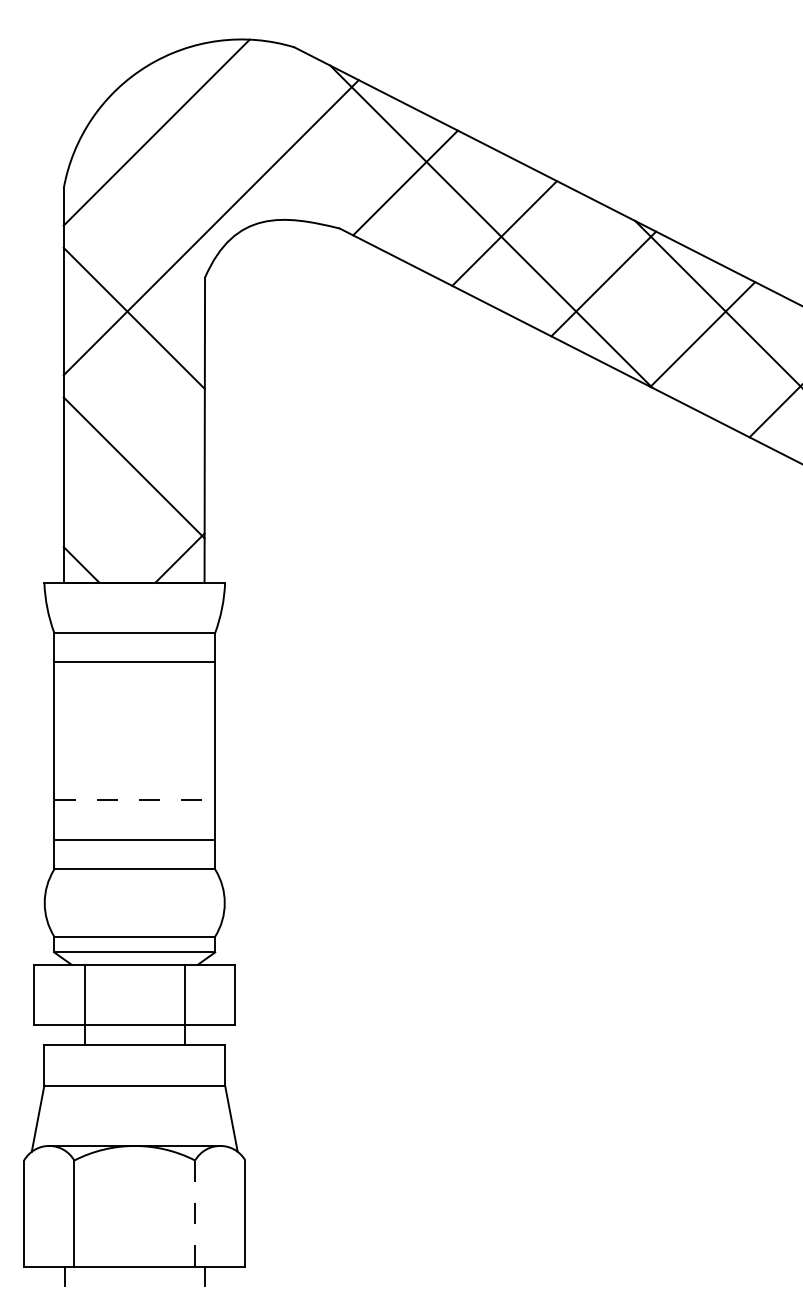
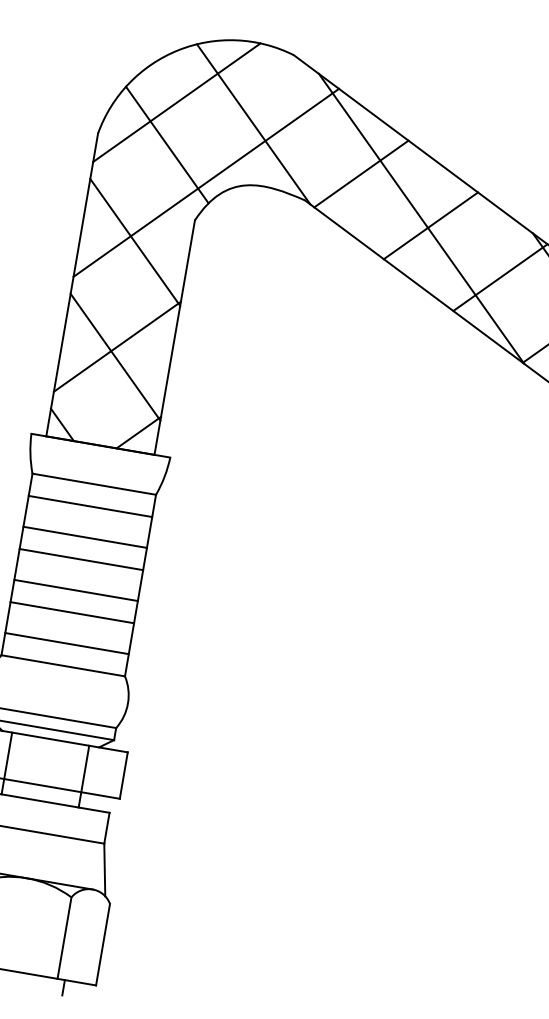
line: (258, 143) -> (253, 124), added
line: (153, 188) -> (167, 145), added
line: (133, 453) -> (116, 346), added
line: (134, 702) -> (84, 537), added
line: (134, 731) -> (81, 559), added
line: (134, 771) -> (75, 590), added
line: (135, 800) -> (72, 612), dashed -> solid
line: (195, 1213) -> (64, 938), dashed -> solid

